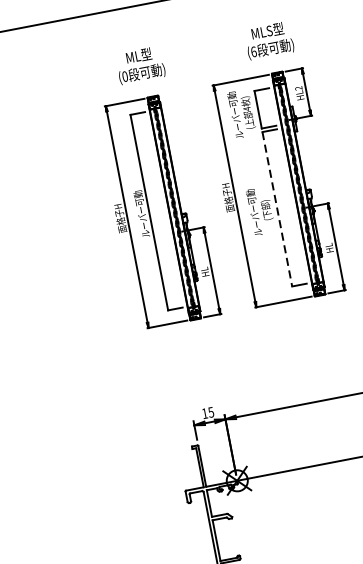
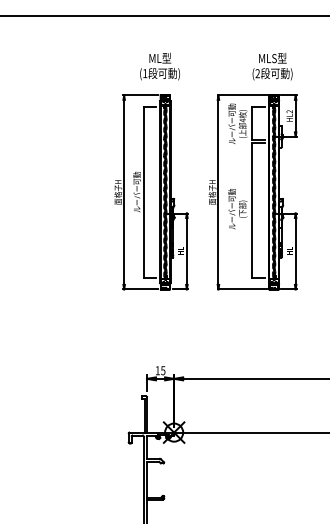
text: (253, 51) -> (257, 73), (6 -> (2
text: (125, 76) -> (145, 73), (0 -> (1
line: (277, 209) -> (252, 210), dashed -> solid

